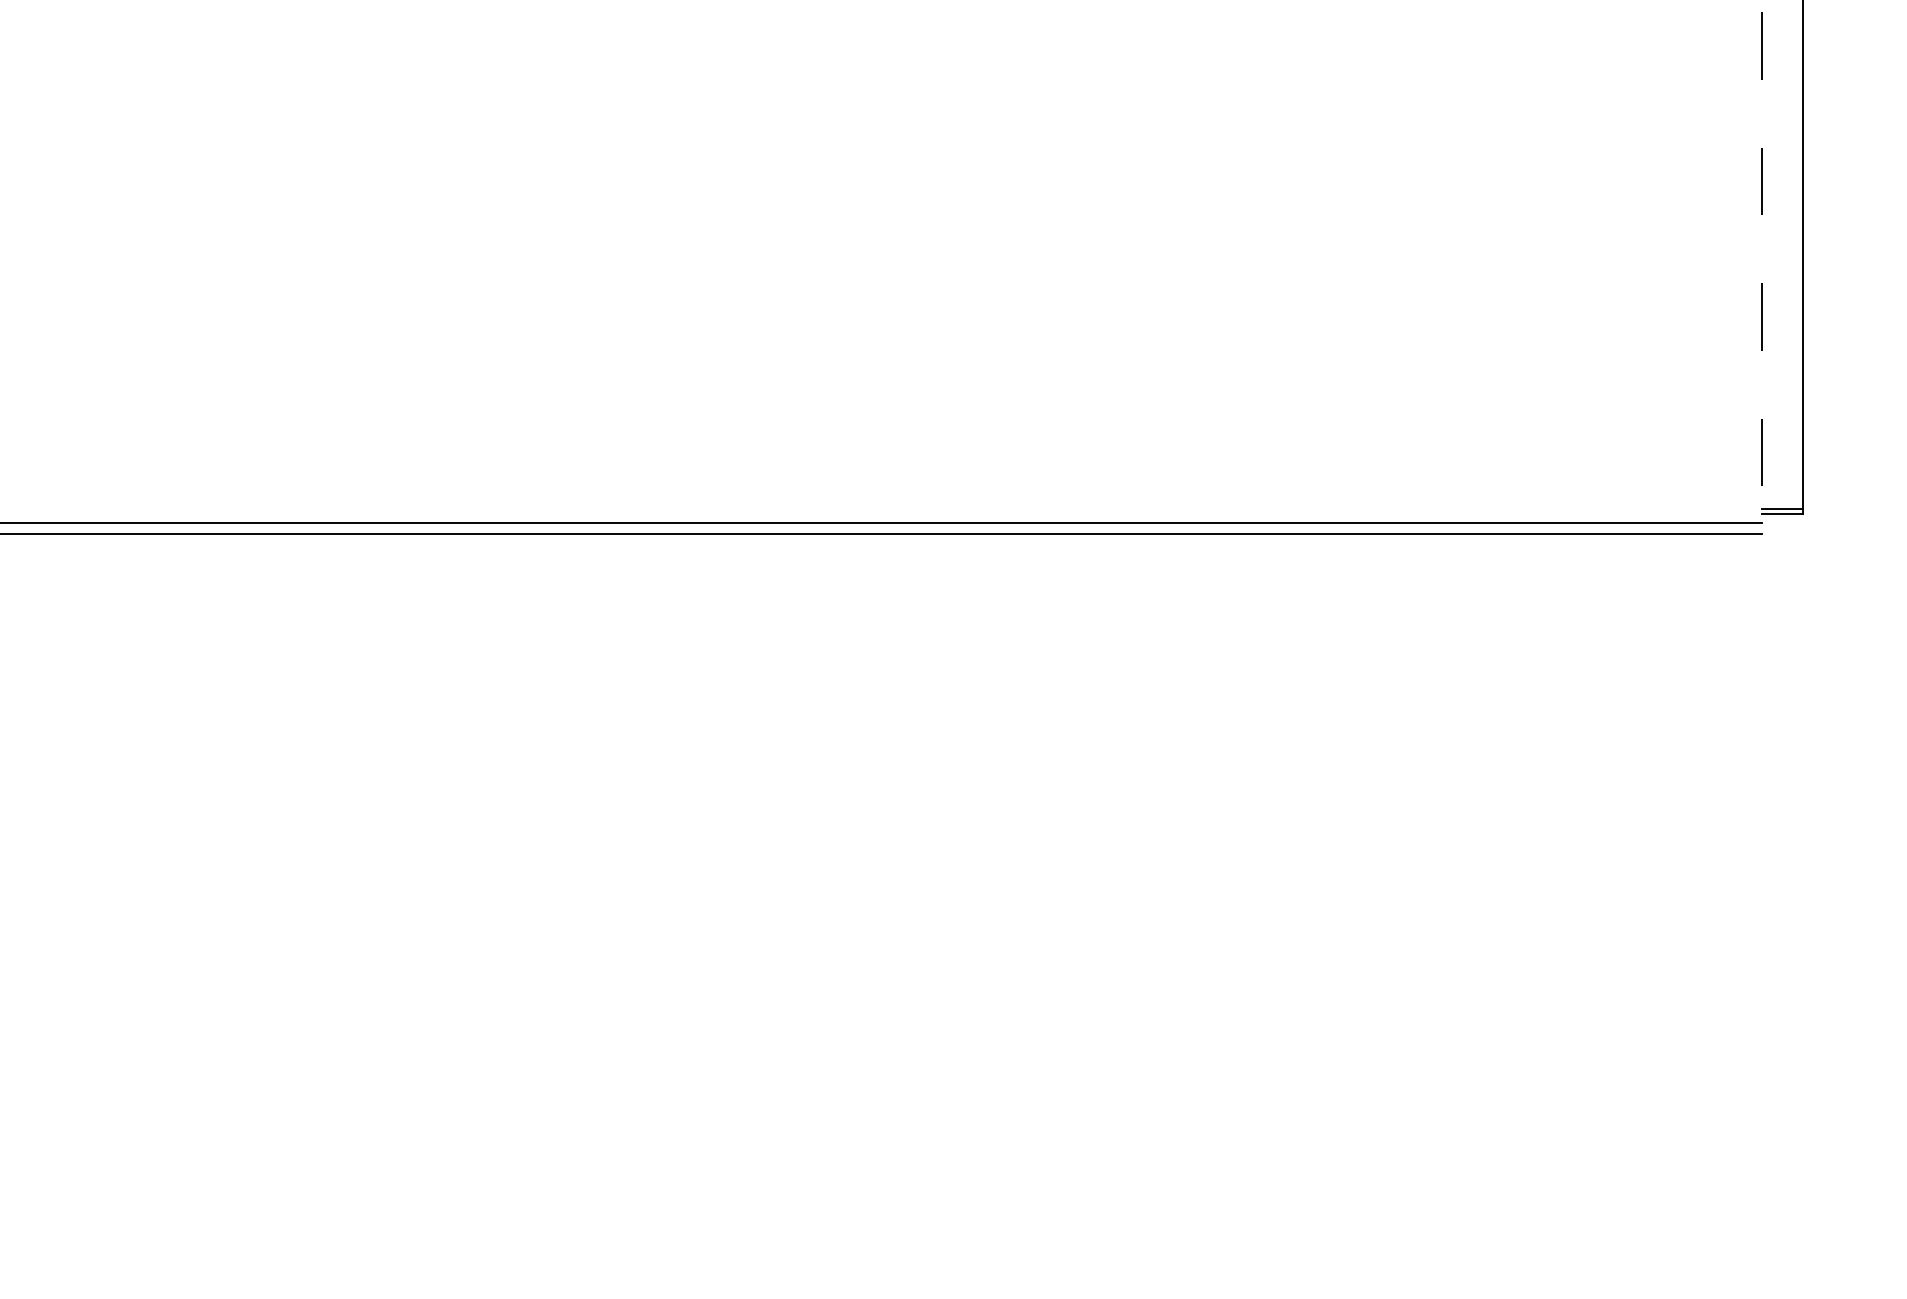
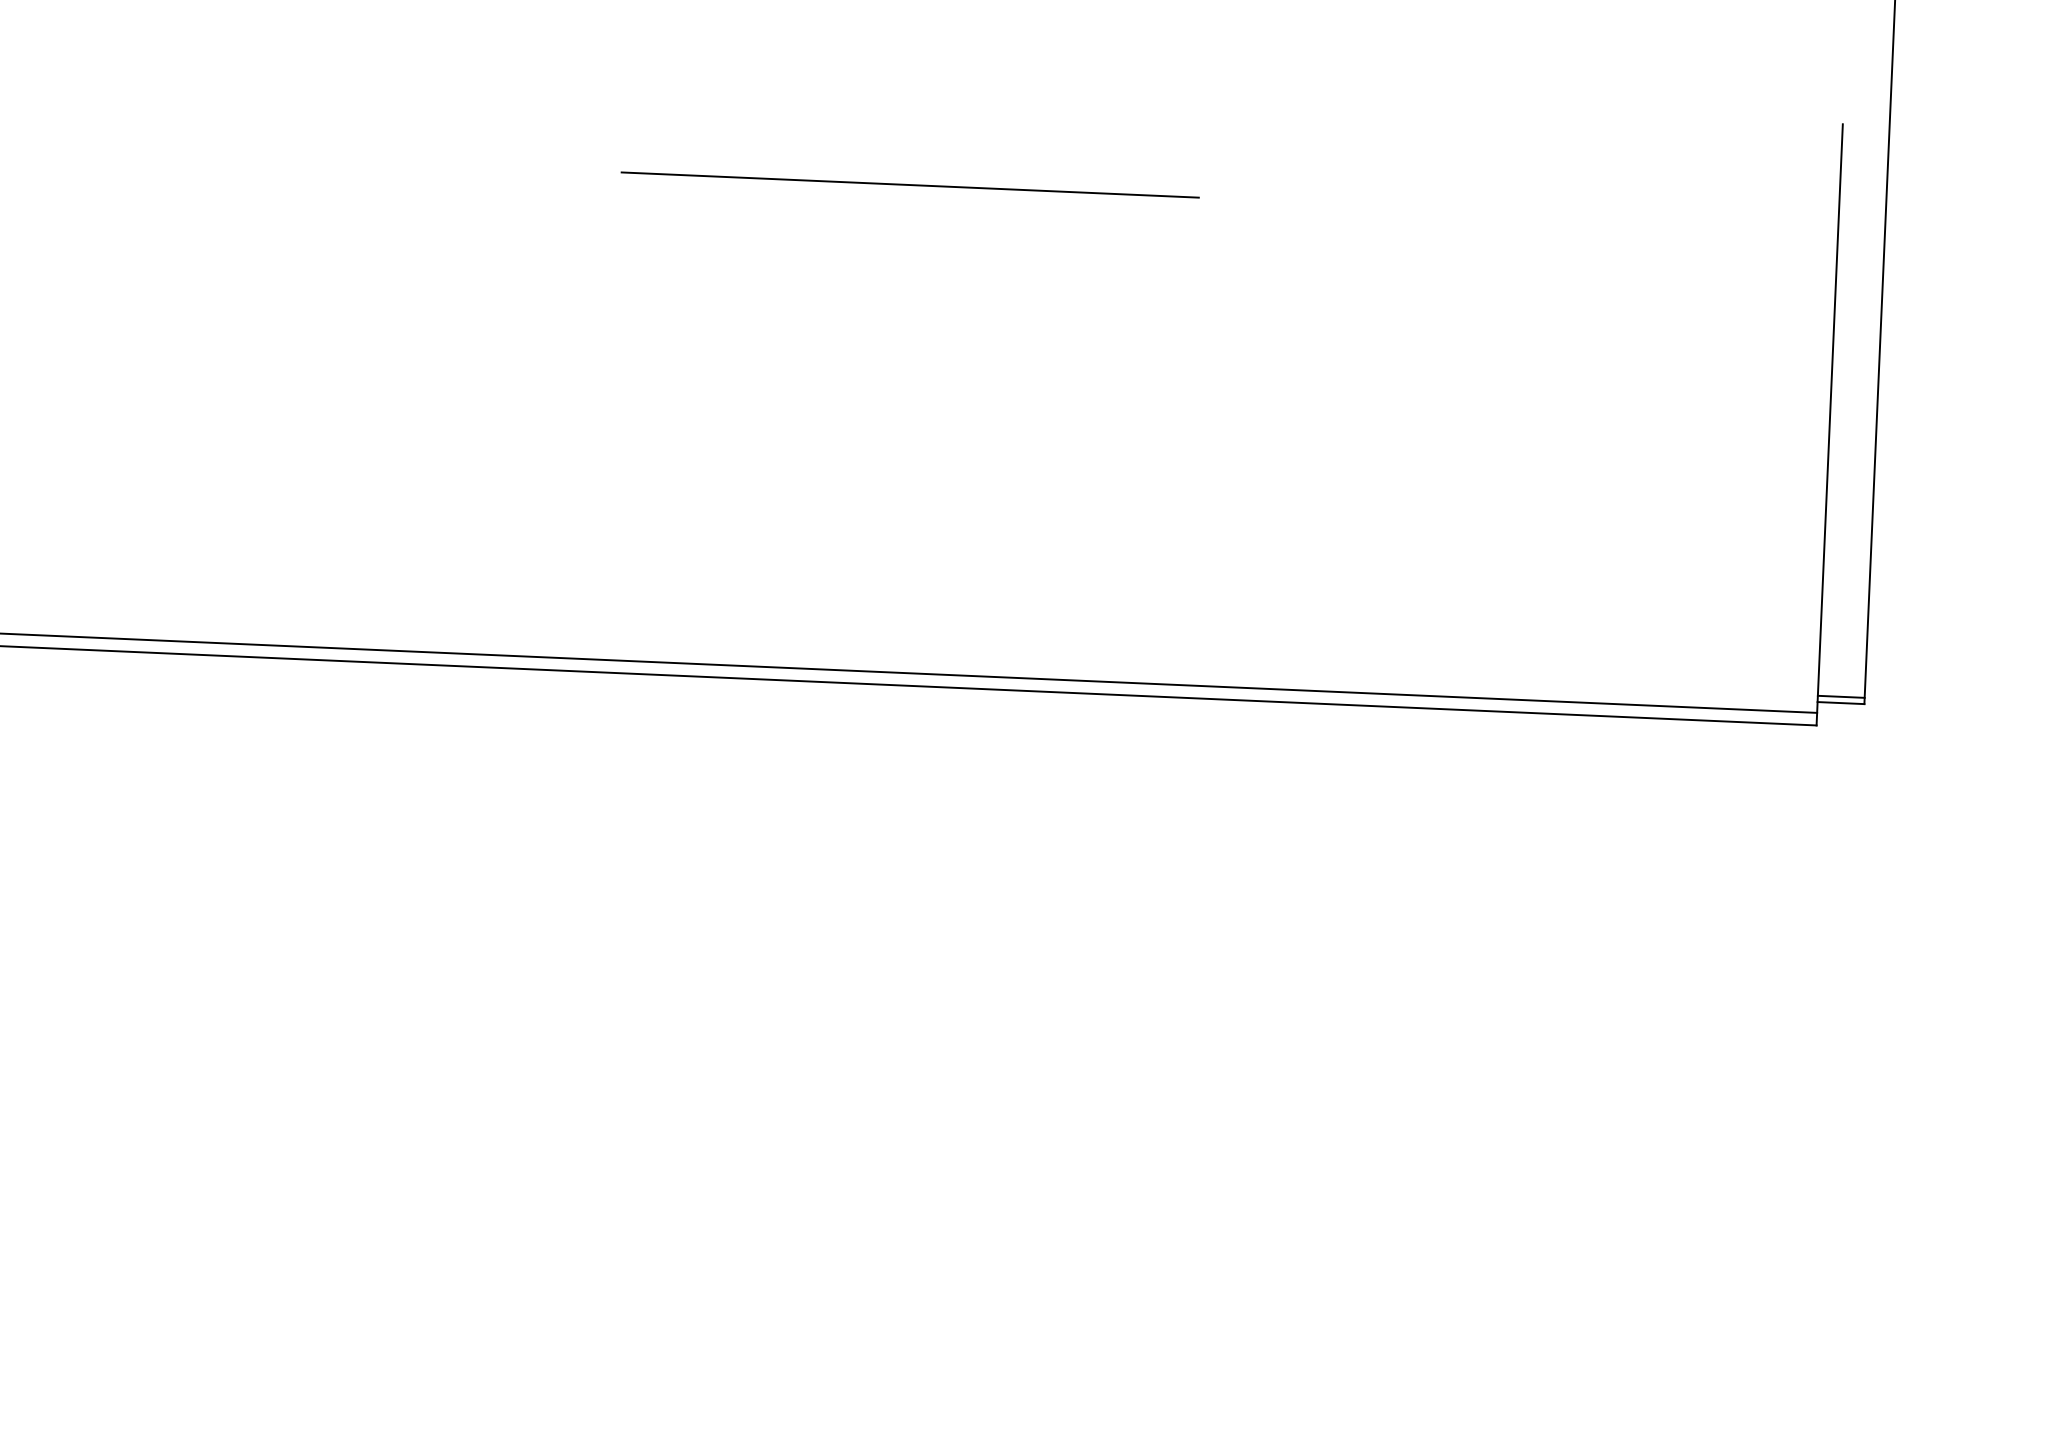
line: (955, 99) -> (909, 184), added
line: (1762, 273) -> (1829, 425), dashed -> solid

